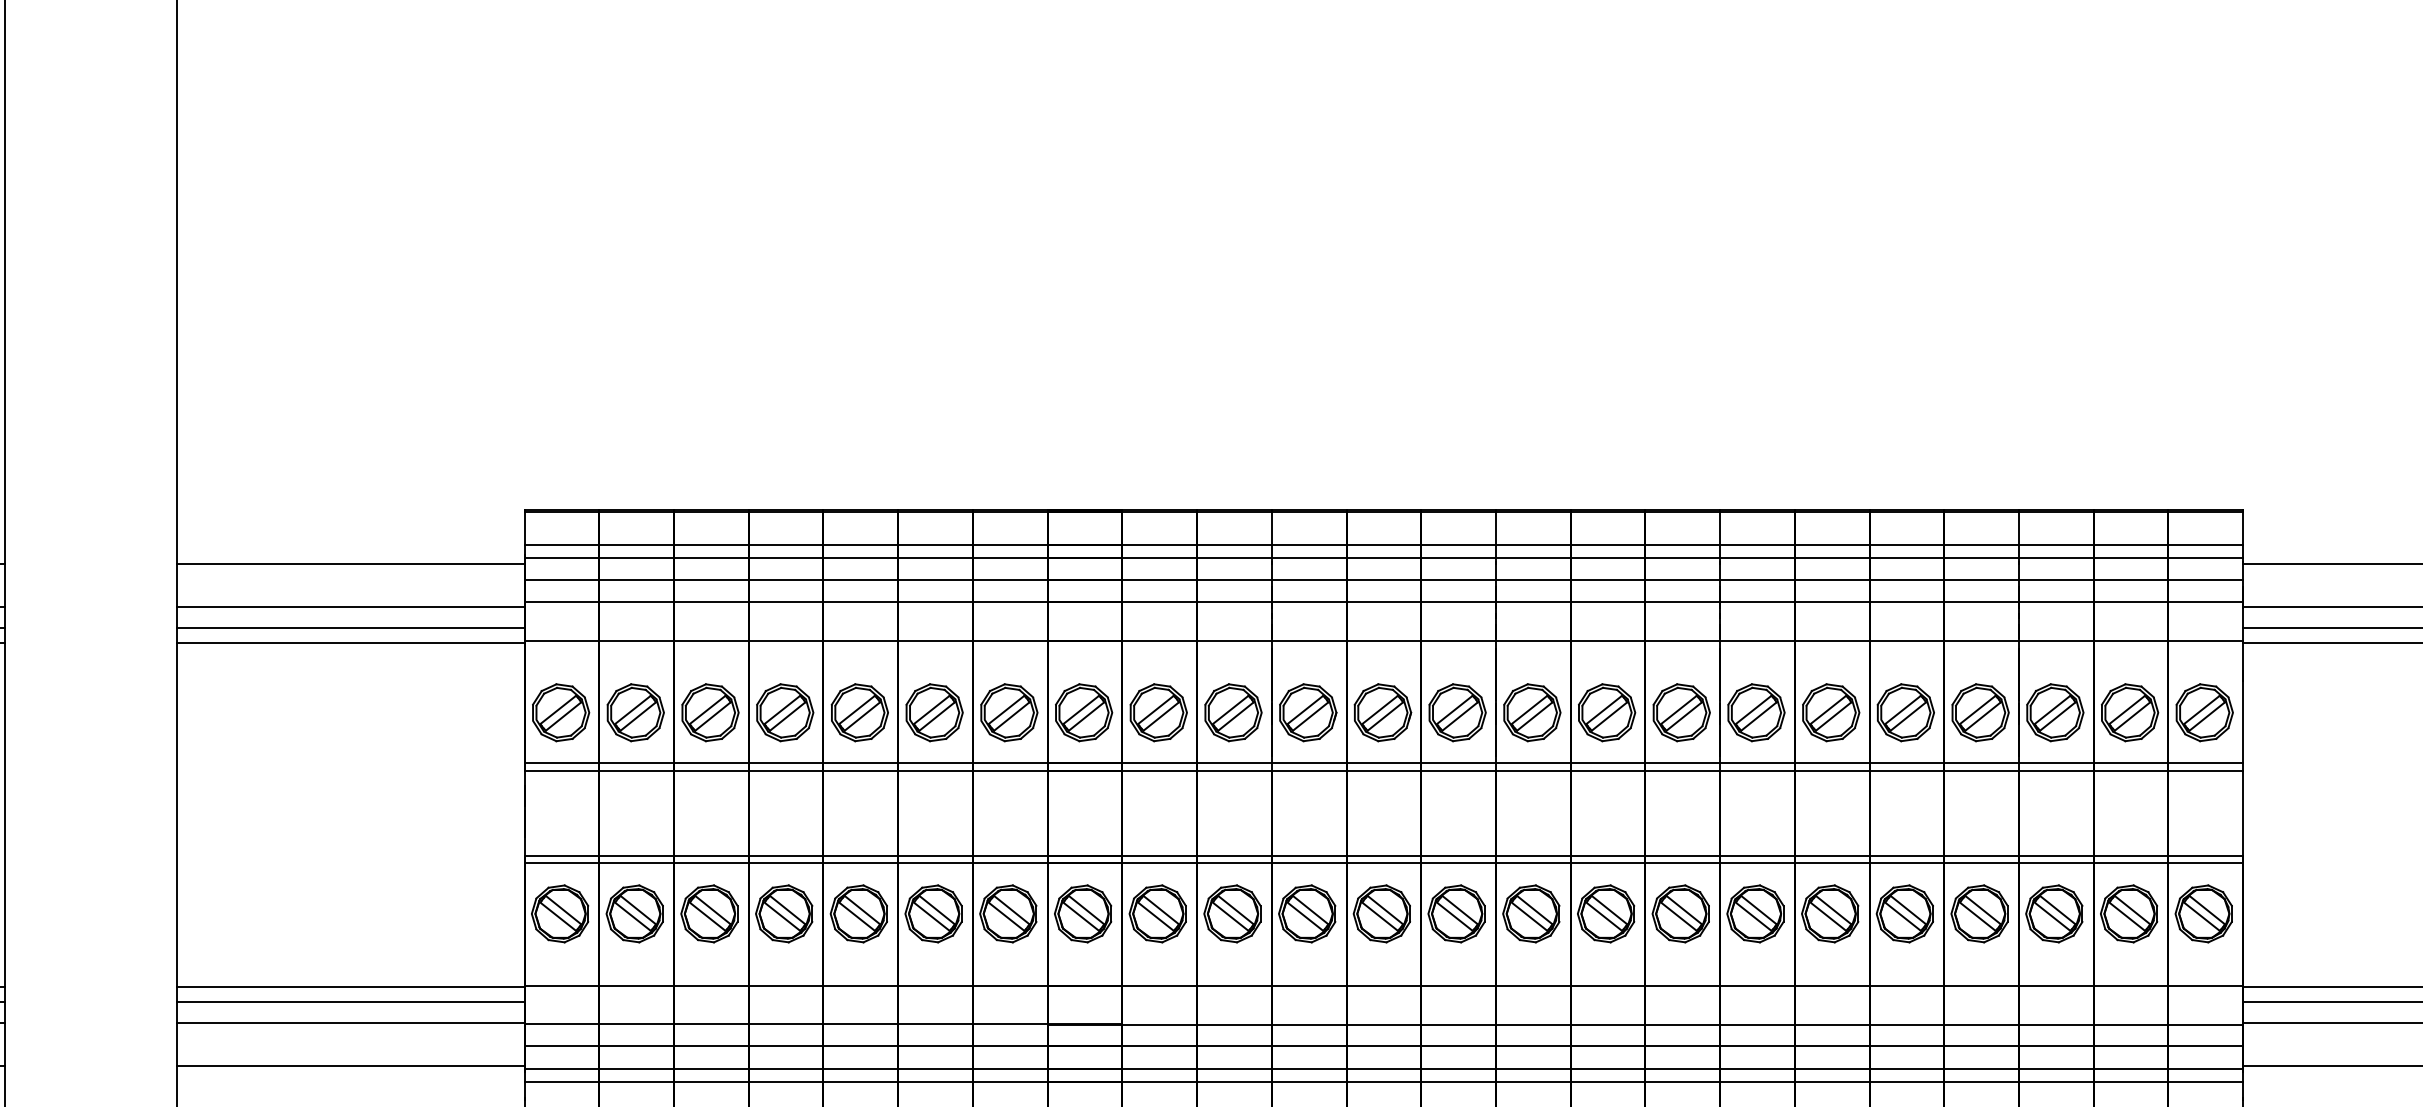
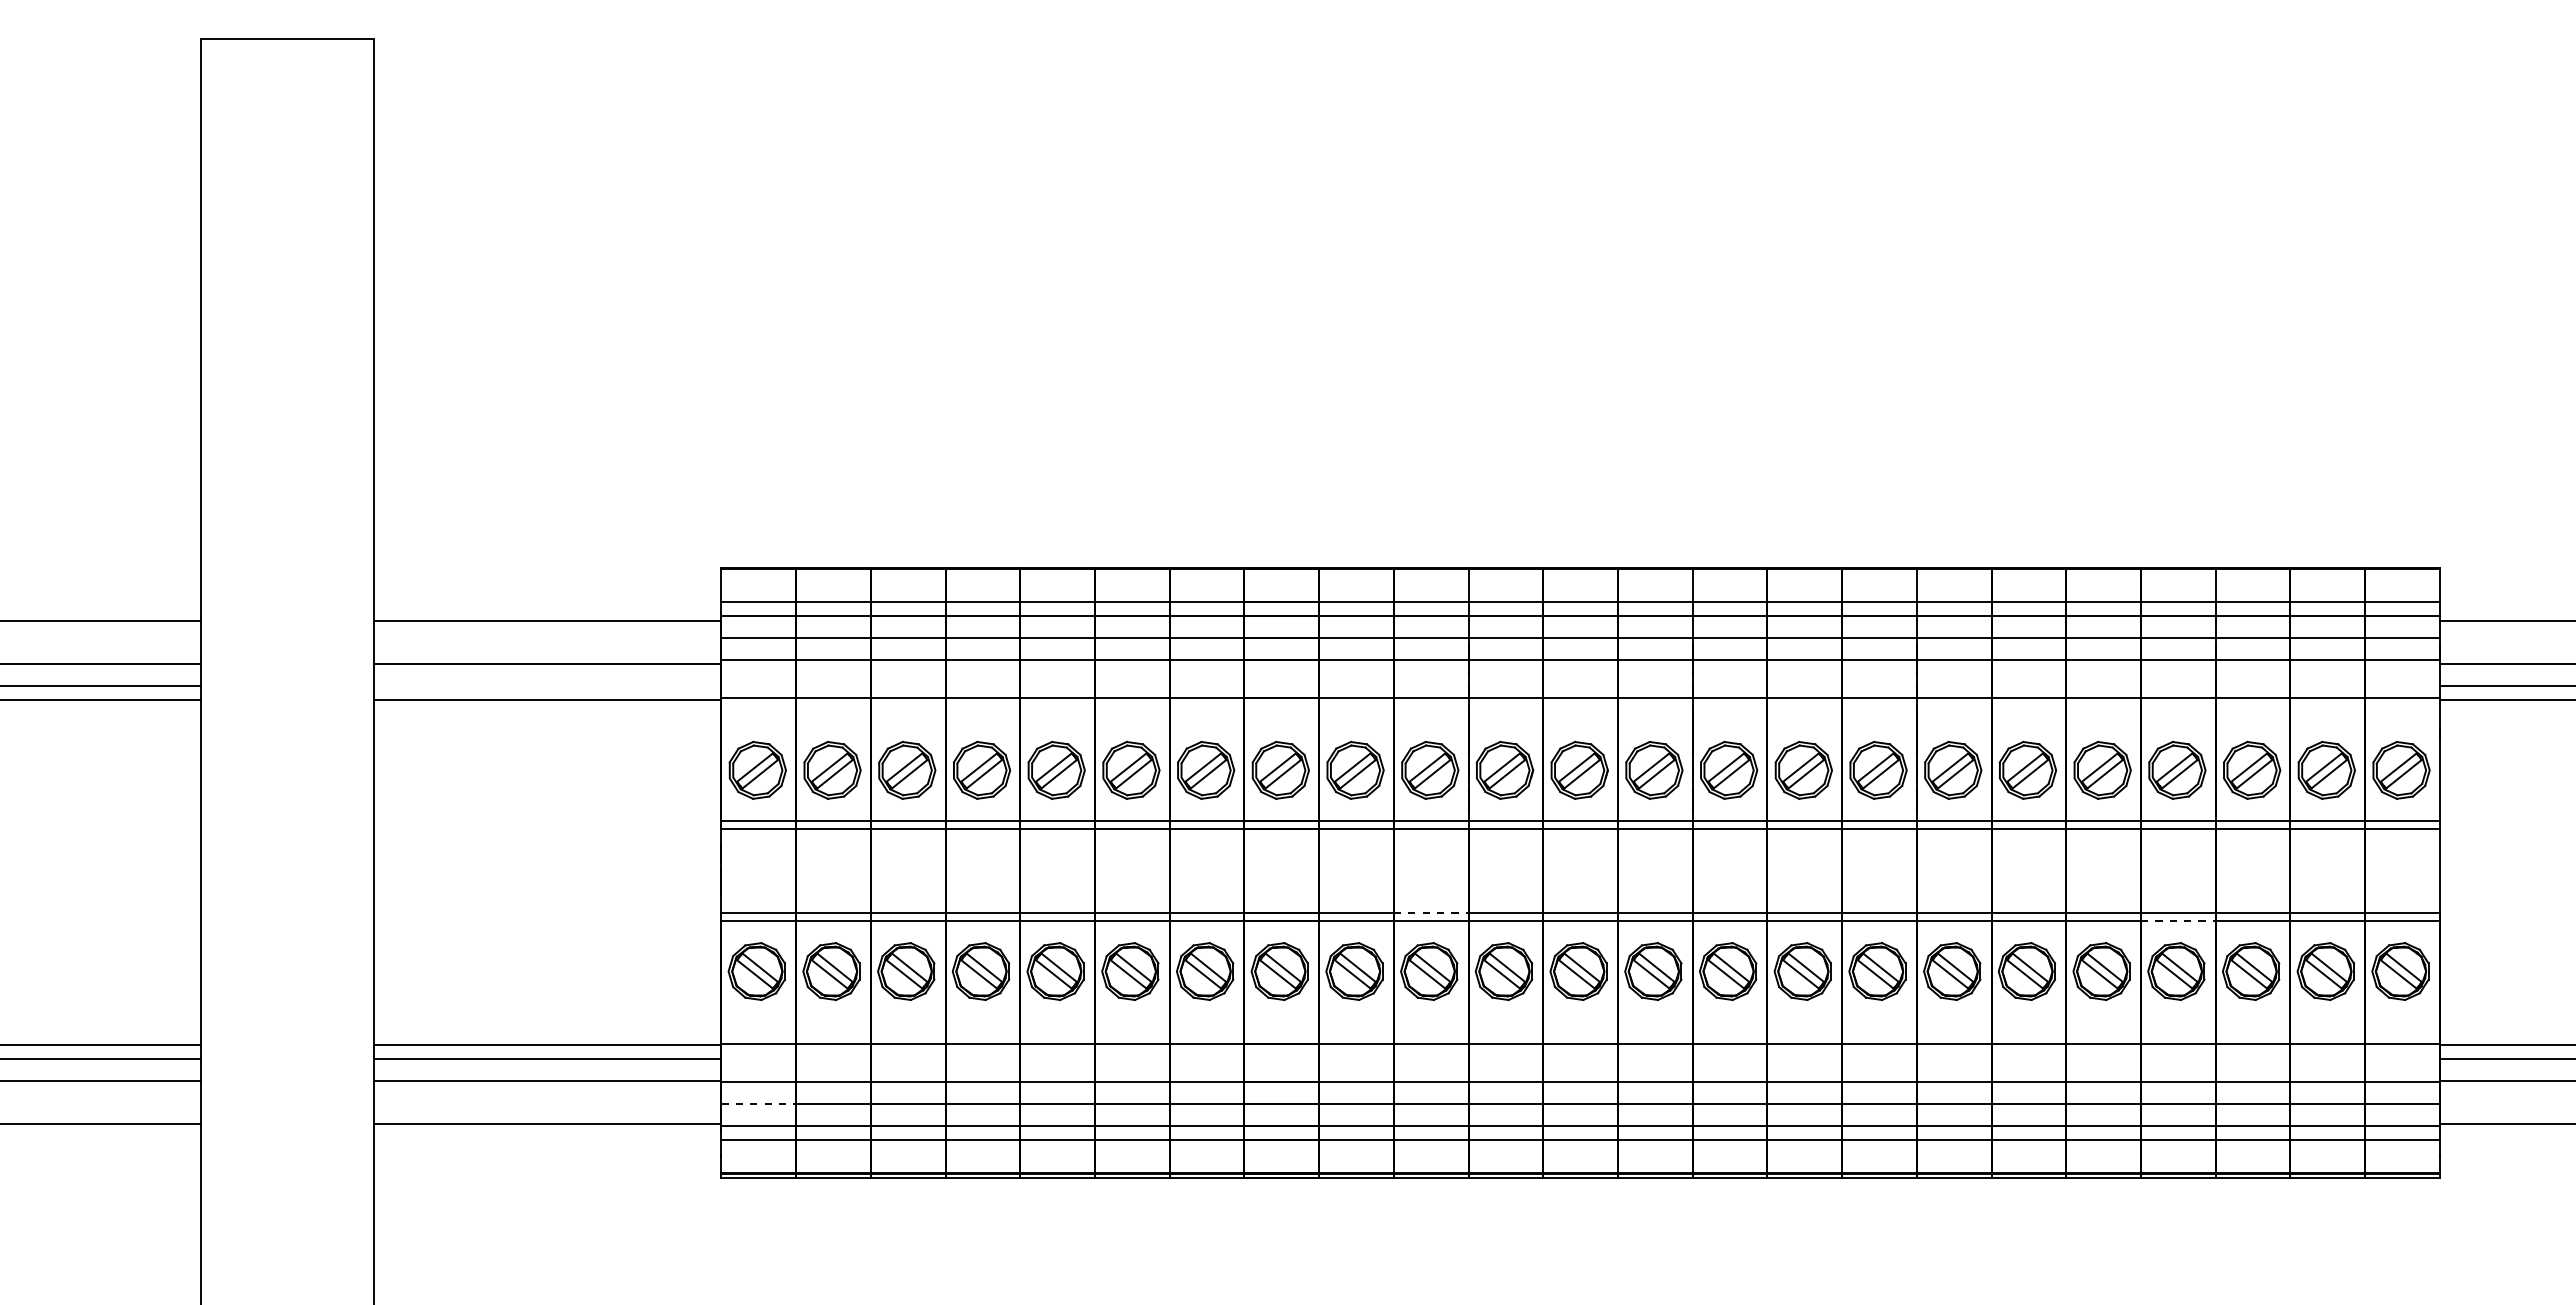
line: (350, 627) -> (547, 685), removed
line: (1234, 855) -> (1431, 913), solid -> dashed
line: (1981, 863) -> (2178, 921), solid -> dashed
line: (562, 1045) -> (759, 1103), solid -> dashed

